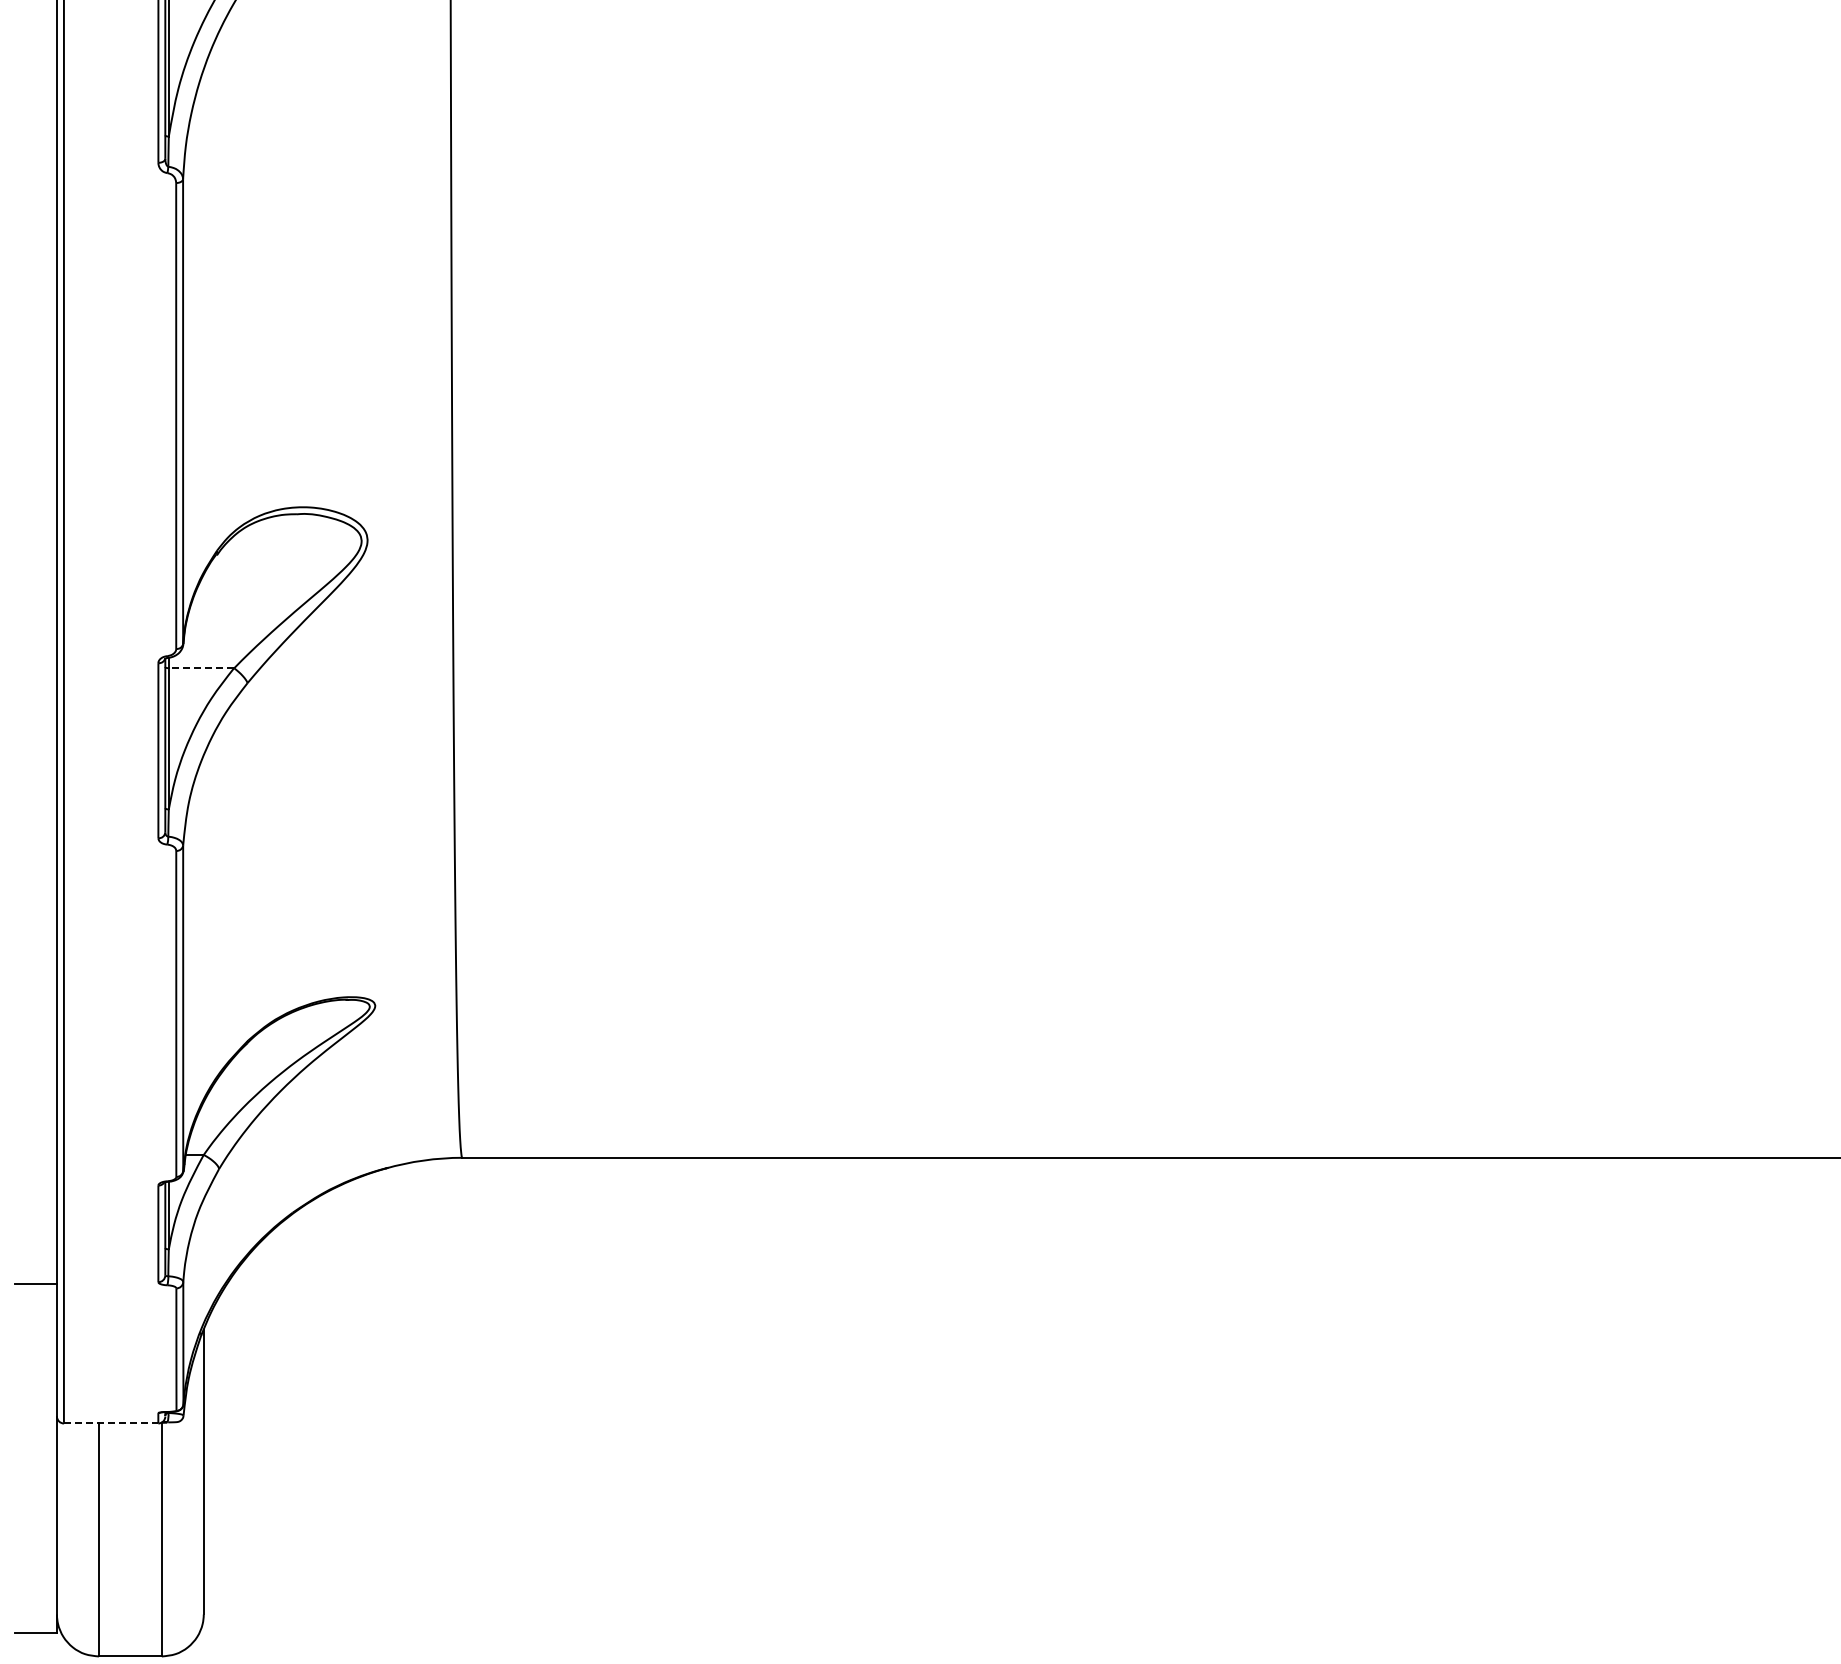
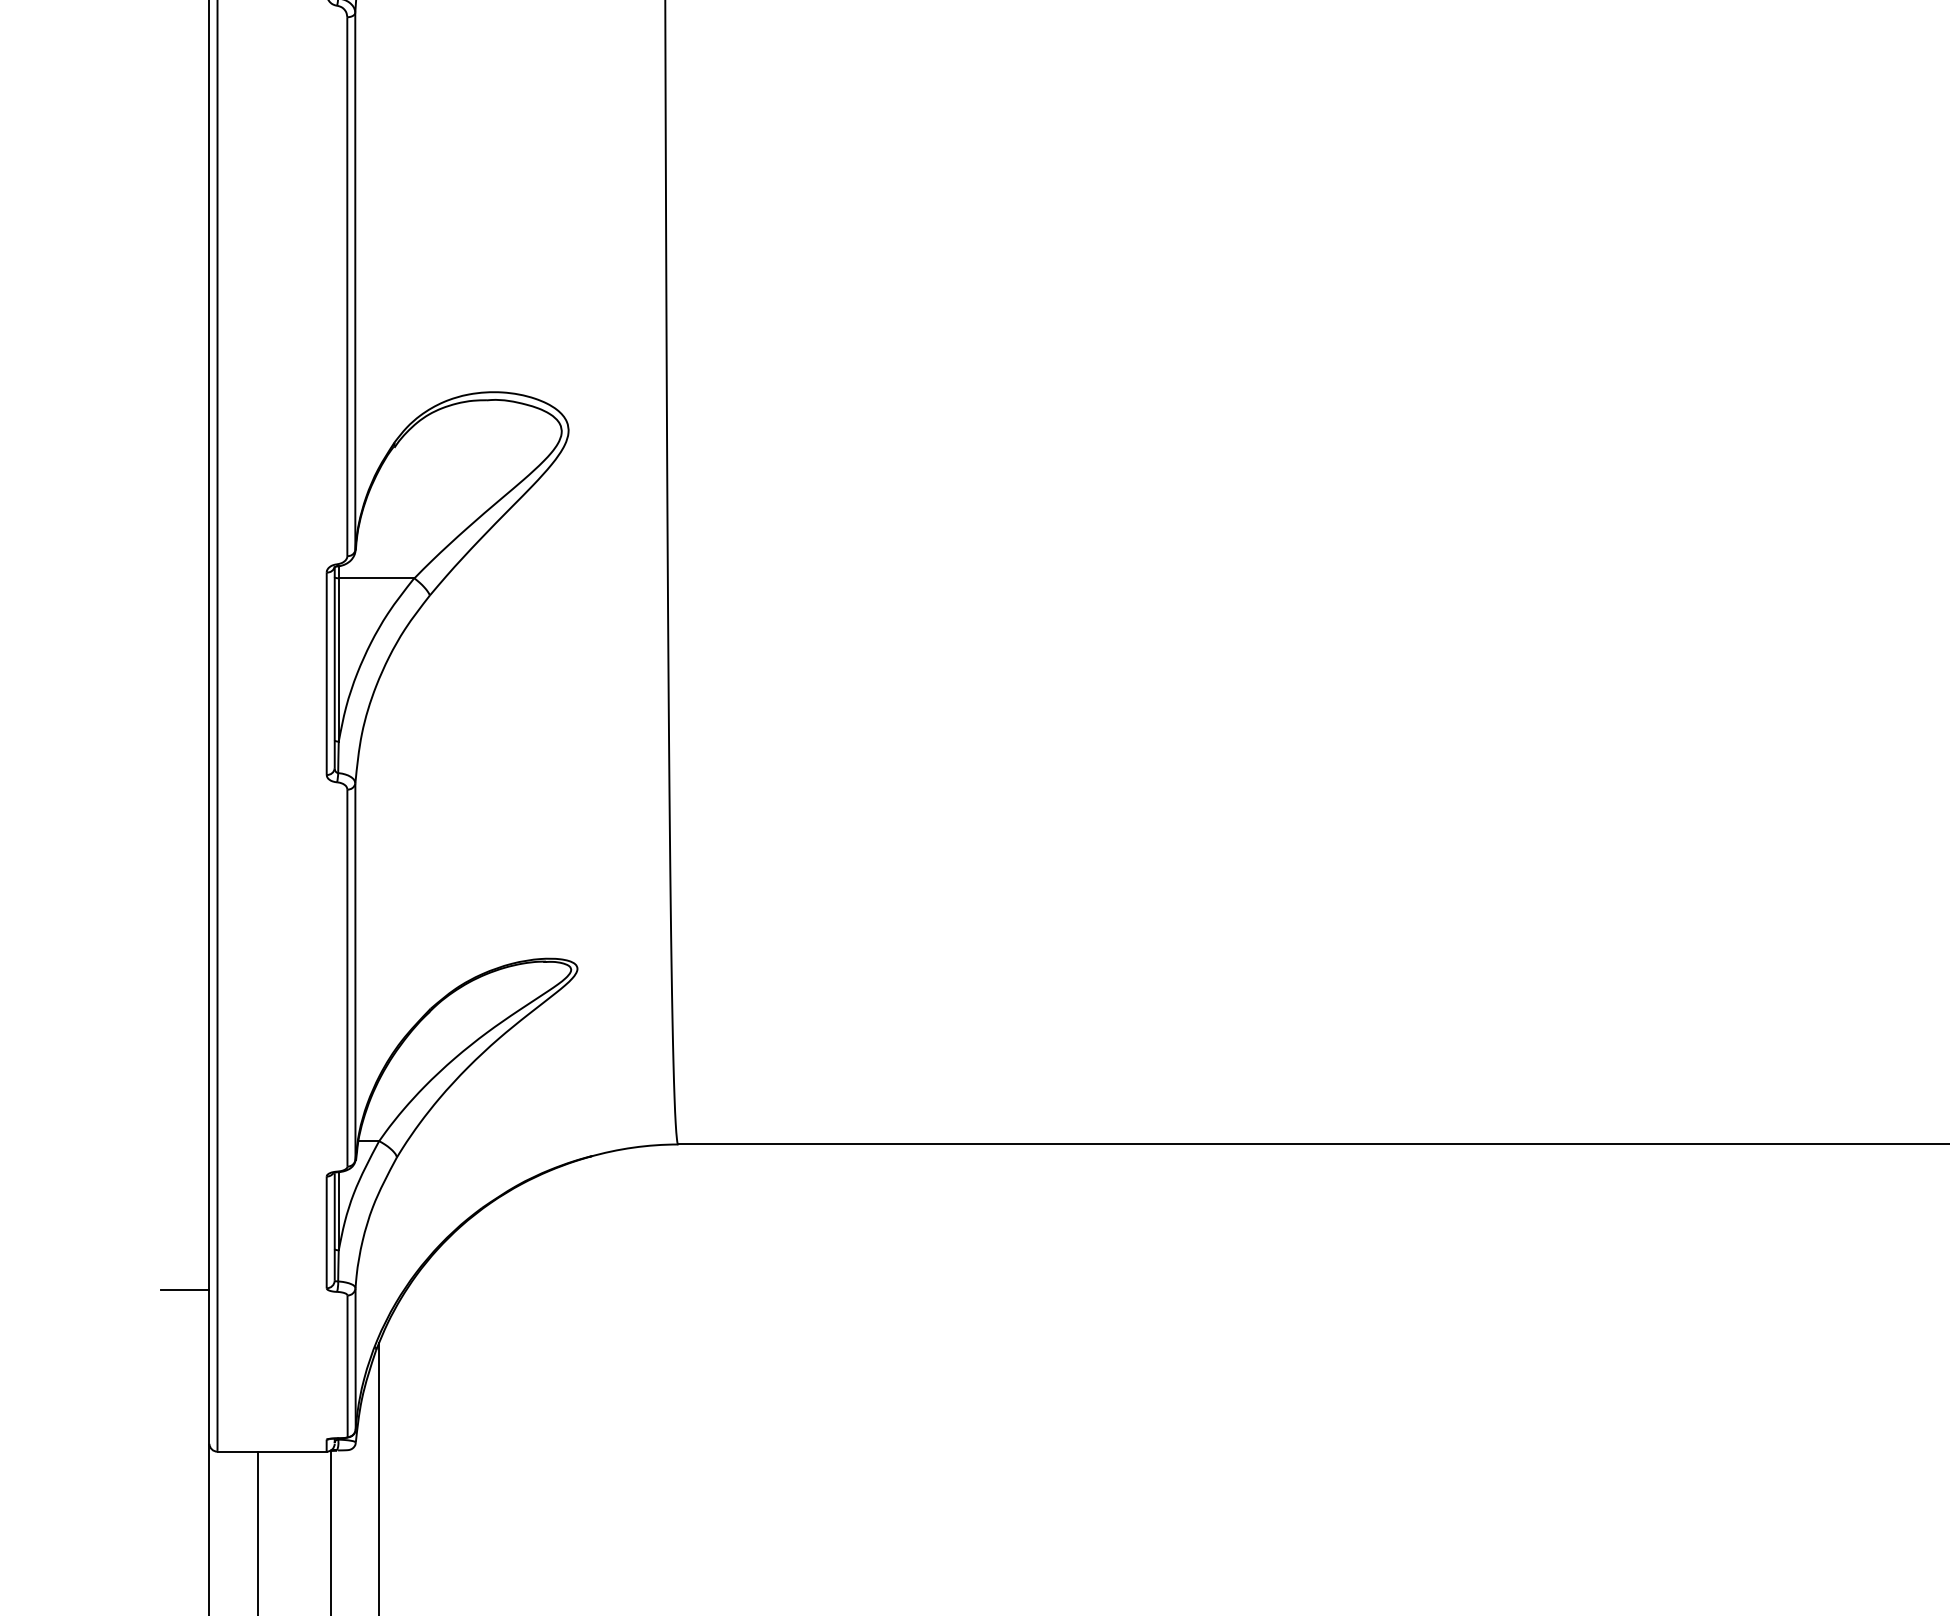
line: (201, 668) -> (376, 578), dashed -> solid
line: (111, 1423) -> (272, 1451), dashed -> solid

